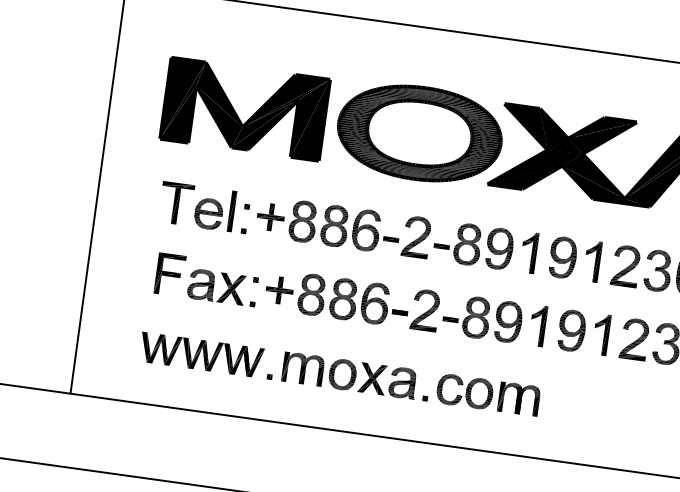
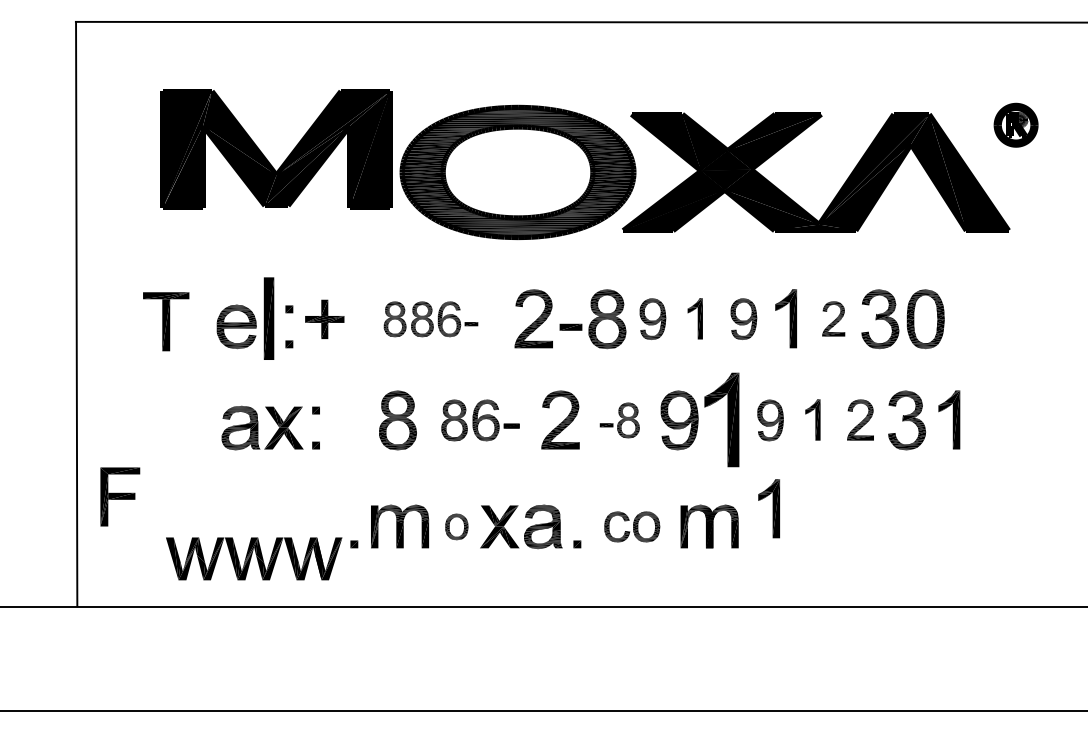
part: (237, 113) -> (266, 157), moved
part: (176, 203) -> (166, 321), moved
part: (231, 211) -> (268, 318), size x1.4
part: (344, 227) -> (430, 319), size x0.6
part: (499, 248) -> (652, 318), size x0.7
part: (529, 252) -> (695, 318), size x0.7
part: (562, 257) -> (743, 318), size x0.7
part: (625, 265) -> (833, 318), size x0.6
part: (170, 274) -> (120, 496), moved
part: (279, 290) -> (351, 420), removed
part: (369, 302) -> (480, 420), size x0.7
part: (466, 316) -> (619, 420), size x0.6
part: (537, 325) -> (721, 419), size x1.6
part: (571, 330) -> (770, 420), size x0.7
part: (601, 334) -> (812, 419), size x0.7
part: (634, 338) -> (860, 419), size x0.7
part: (201, 354) -> (254, 558), moved
part: (342, 374) -> (456, 526), size x0.6
part: (465, 391) -> (632, 526), size x0.7
part: (561, 392) -> (768, 508), added

